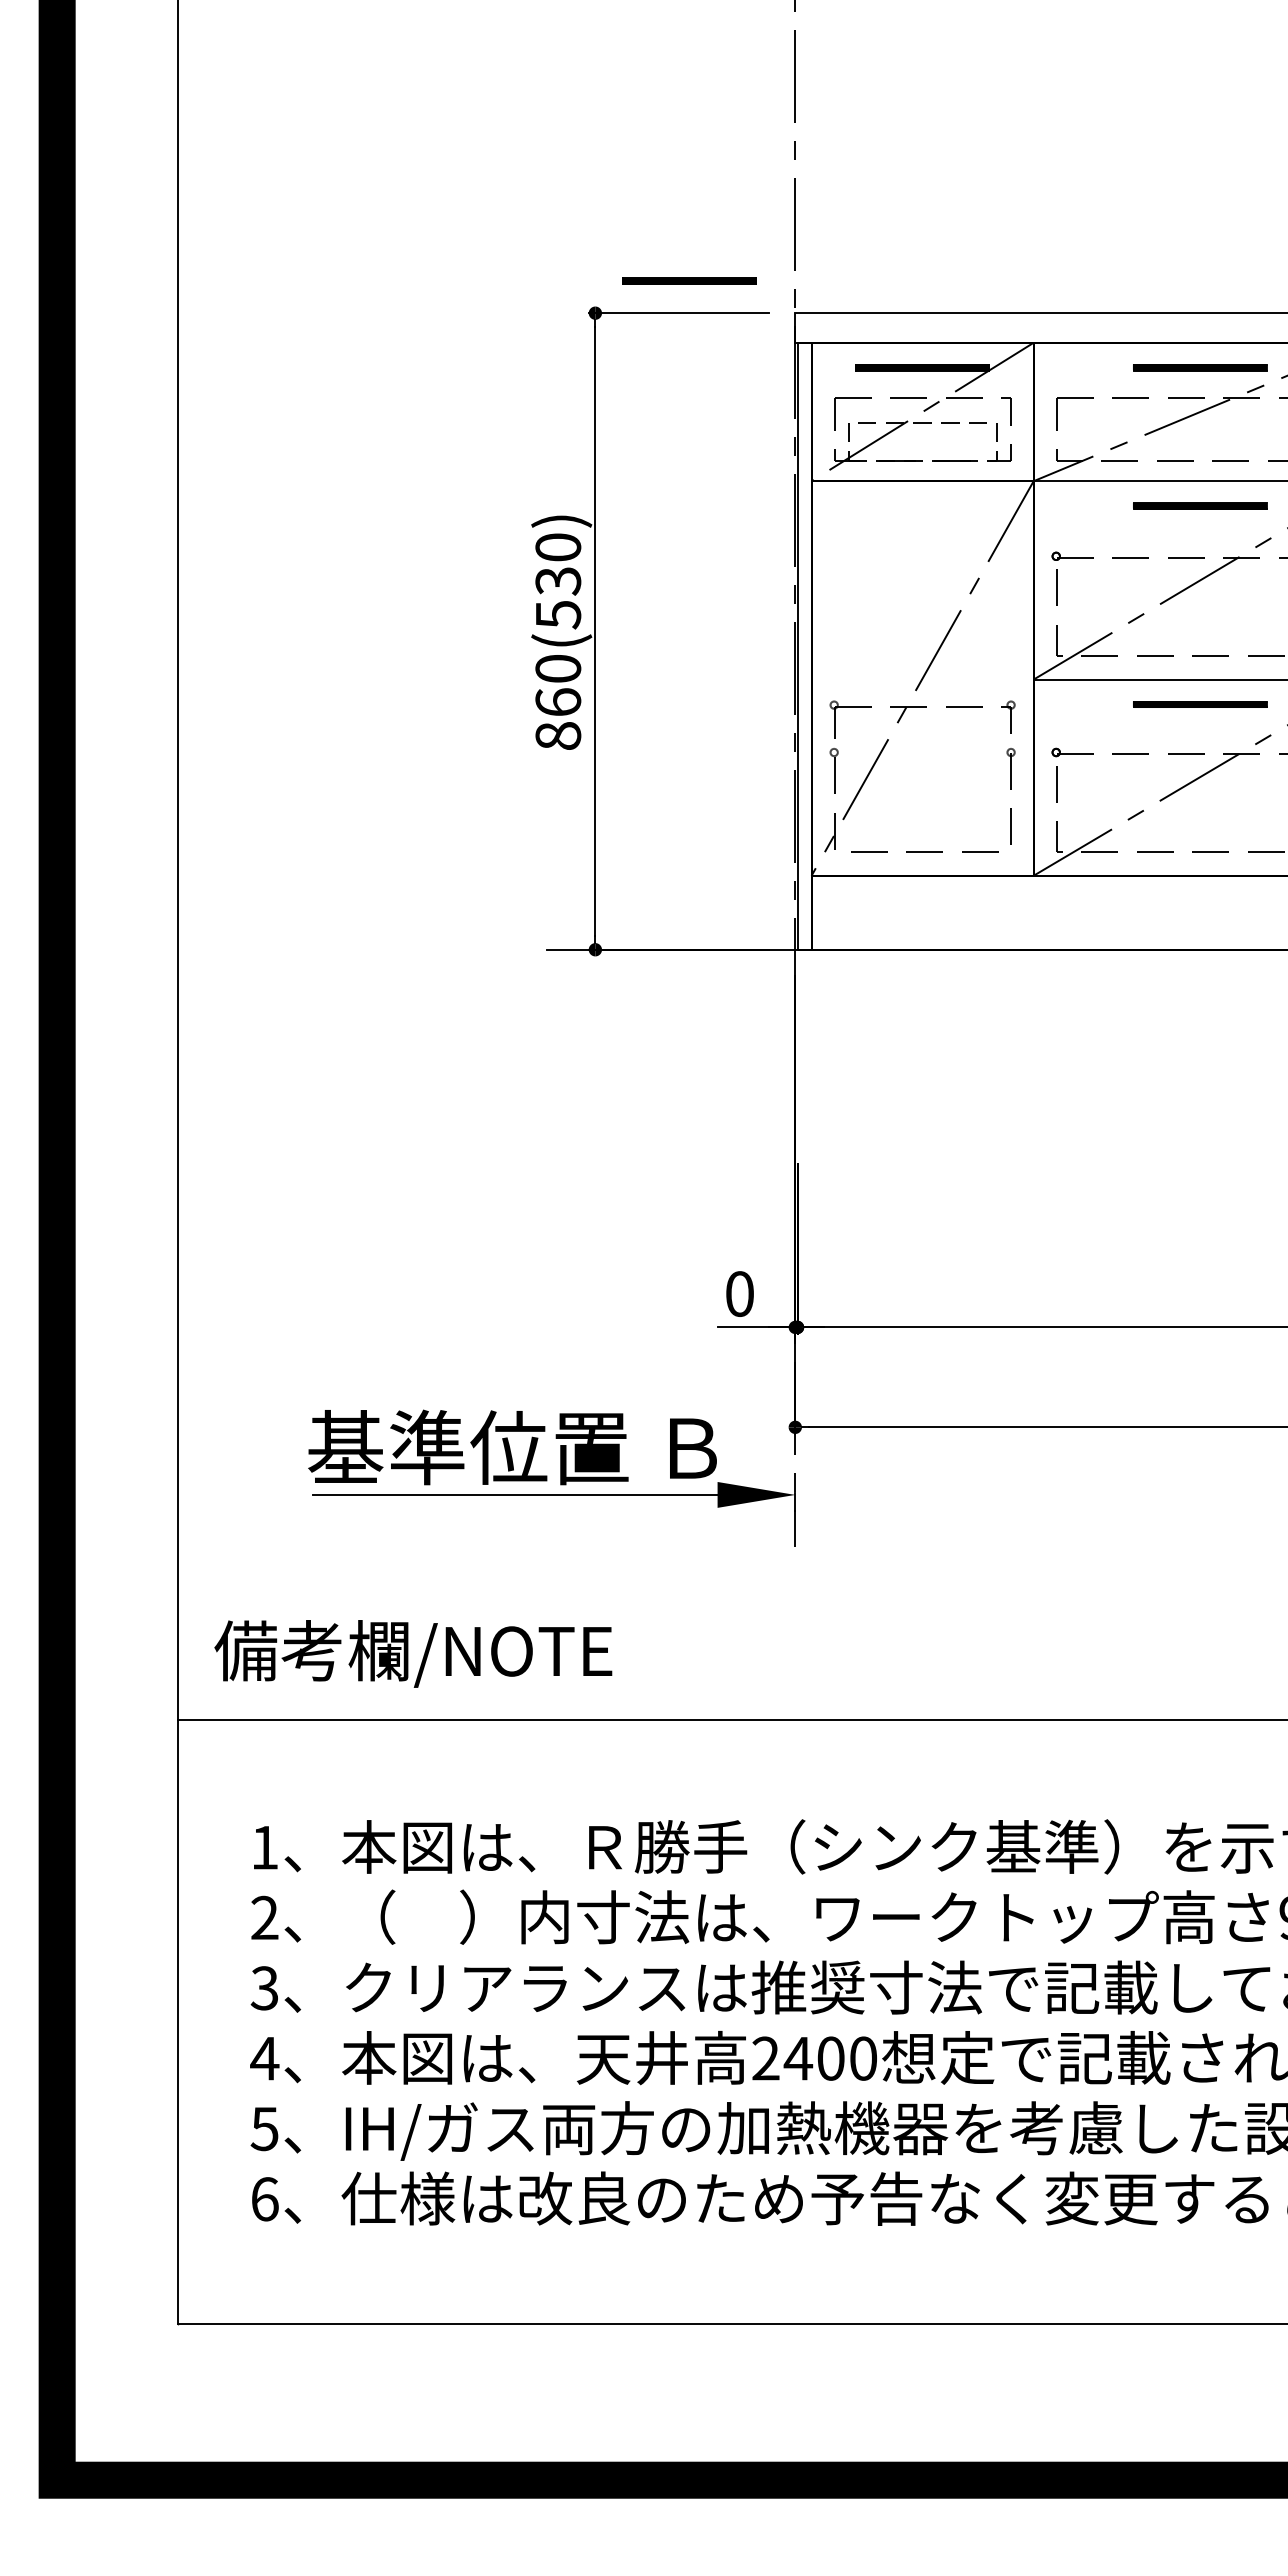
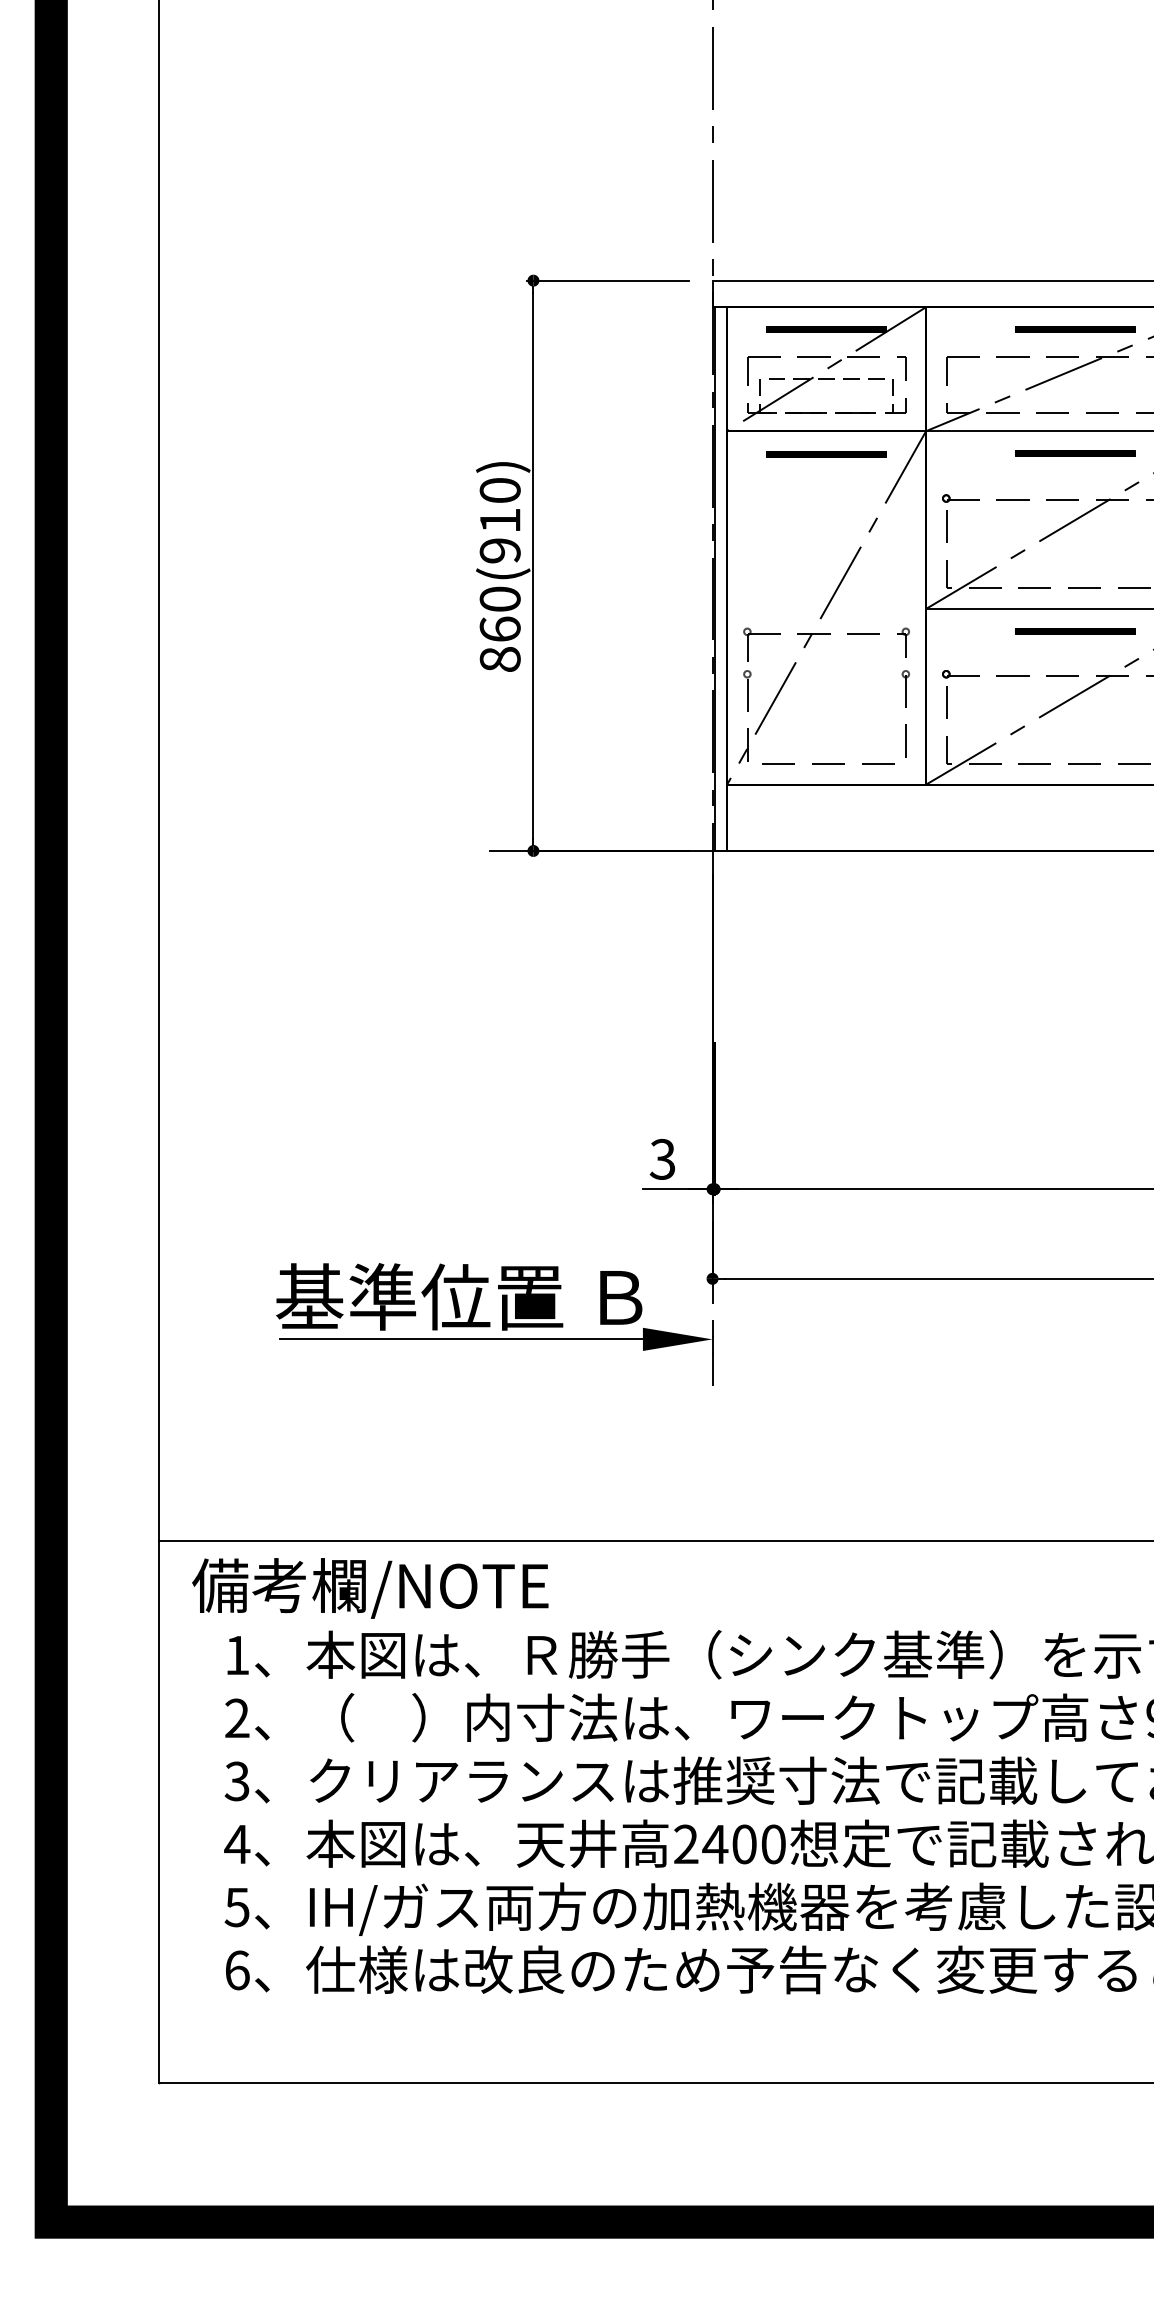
part: (689, 280) -> (826, 453), moved
text: (558, 598) -> (500, 536), 860(530) -> 860(910)
text: (739, 1293) -> (662, 1158), 0 -> 3
text: (413, 1653) -> (370, 1588), moved

